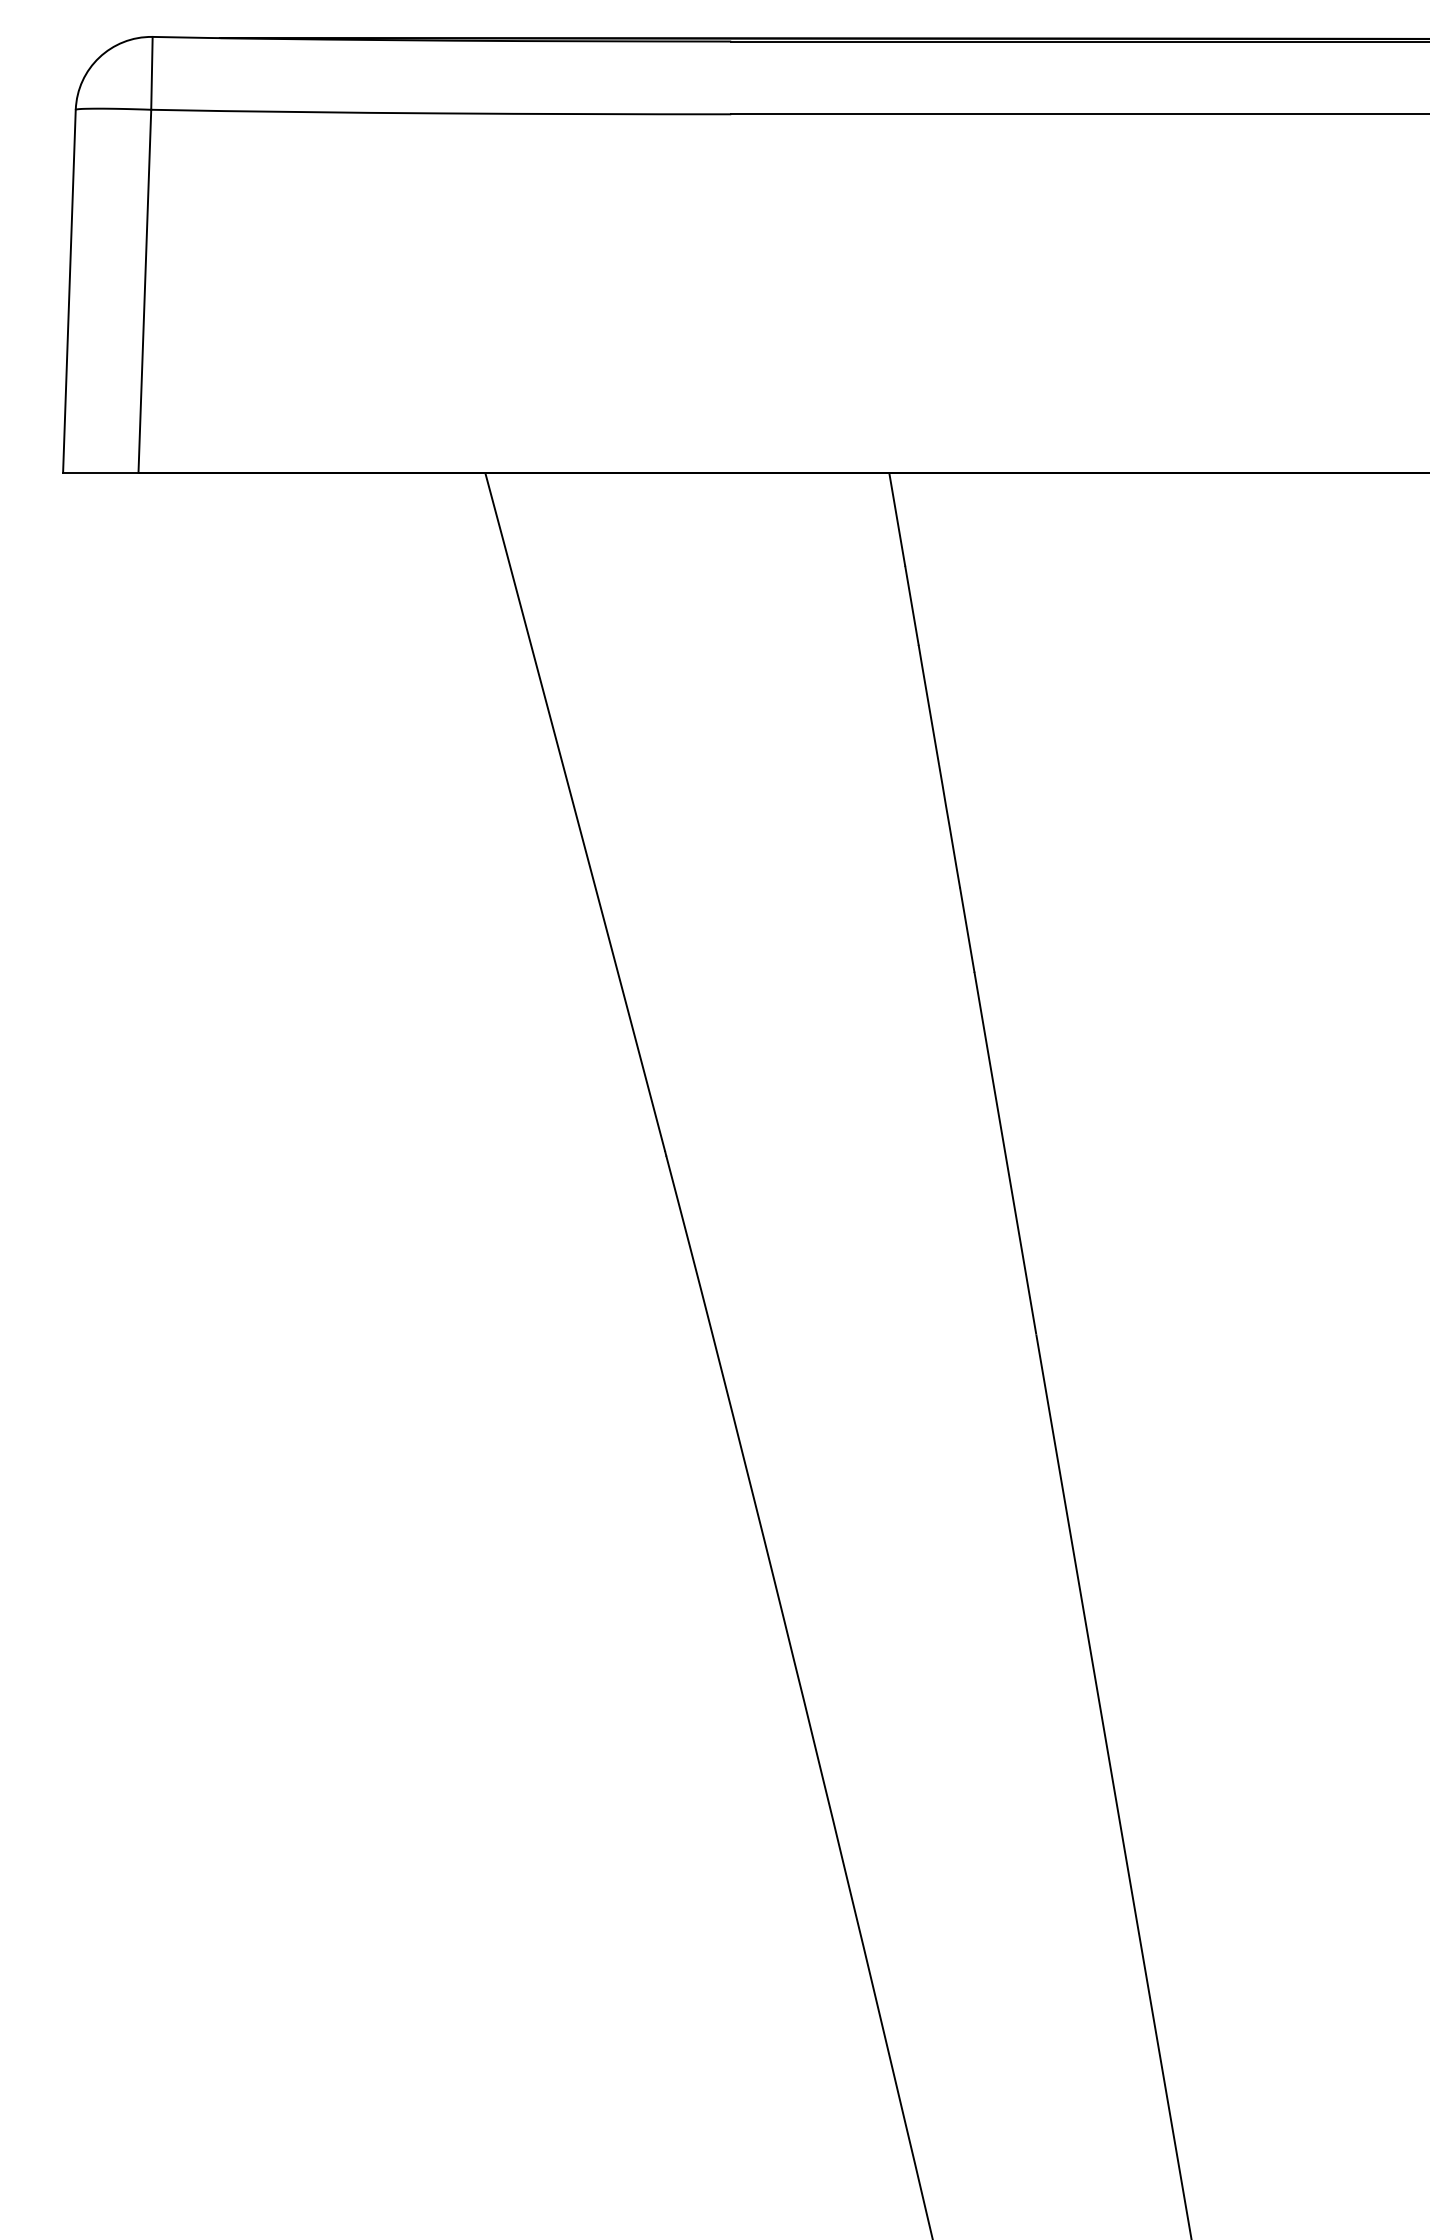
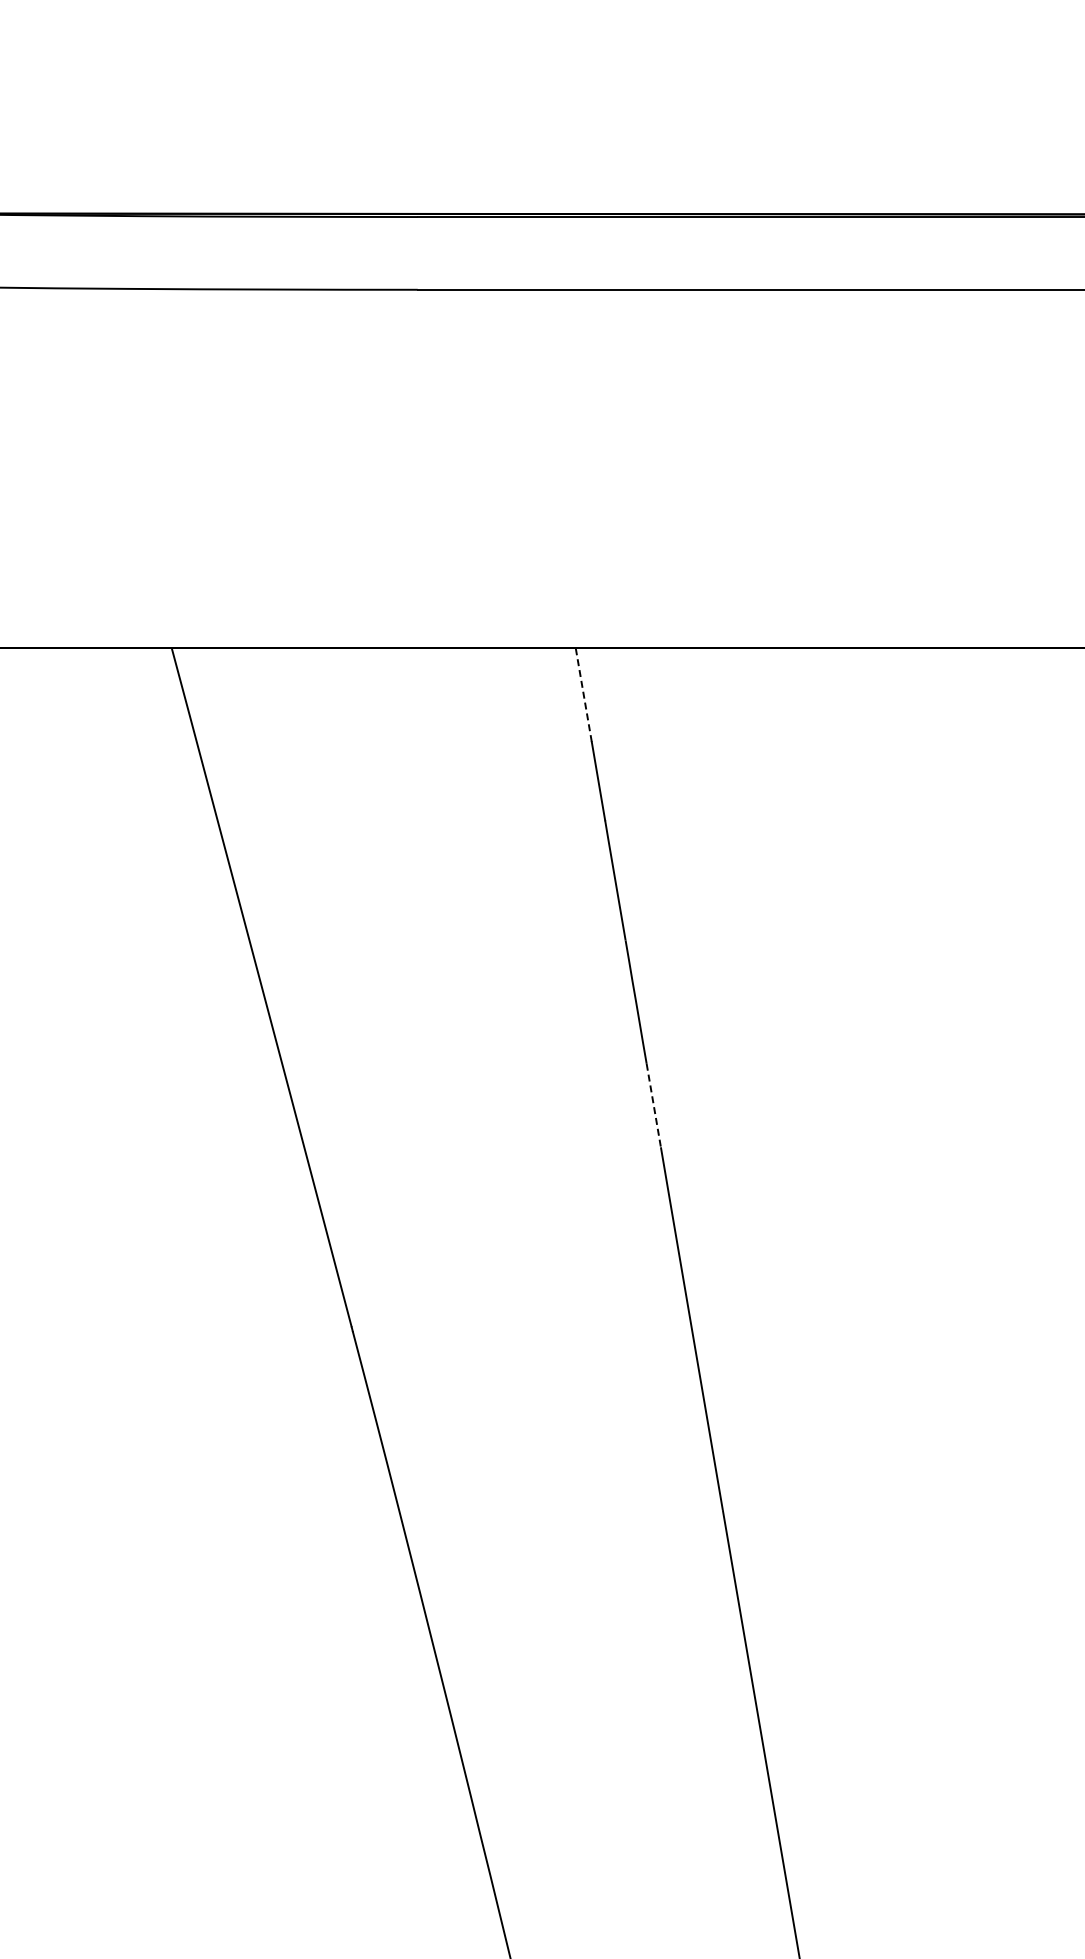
line: (897, 519) -> (584, 694), solid -> dashed
line: (967, 930) -> (654, 1105), solid -> dashed

